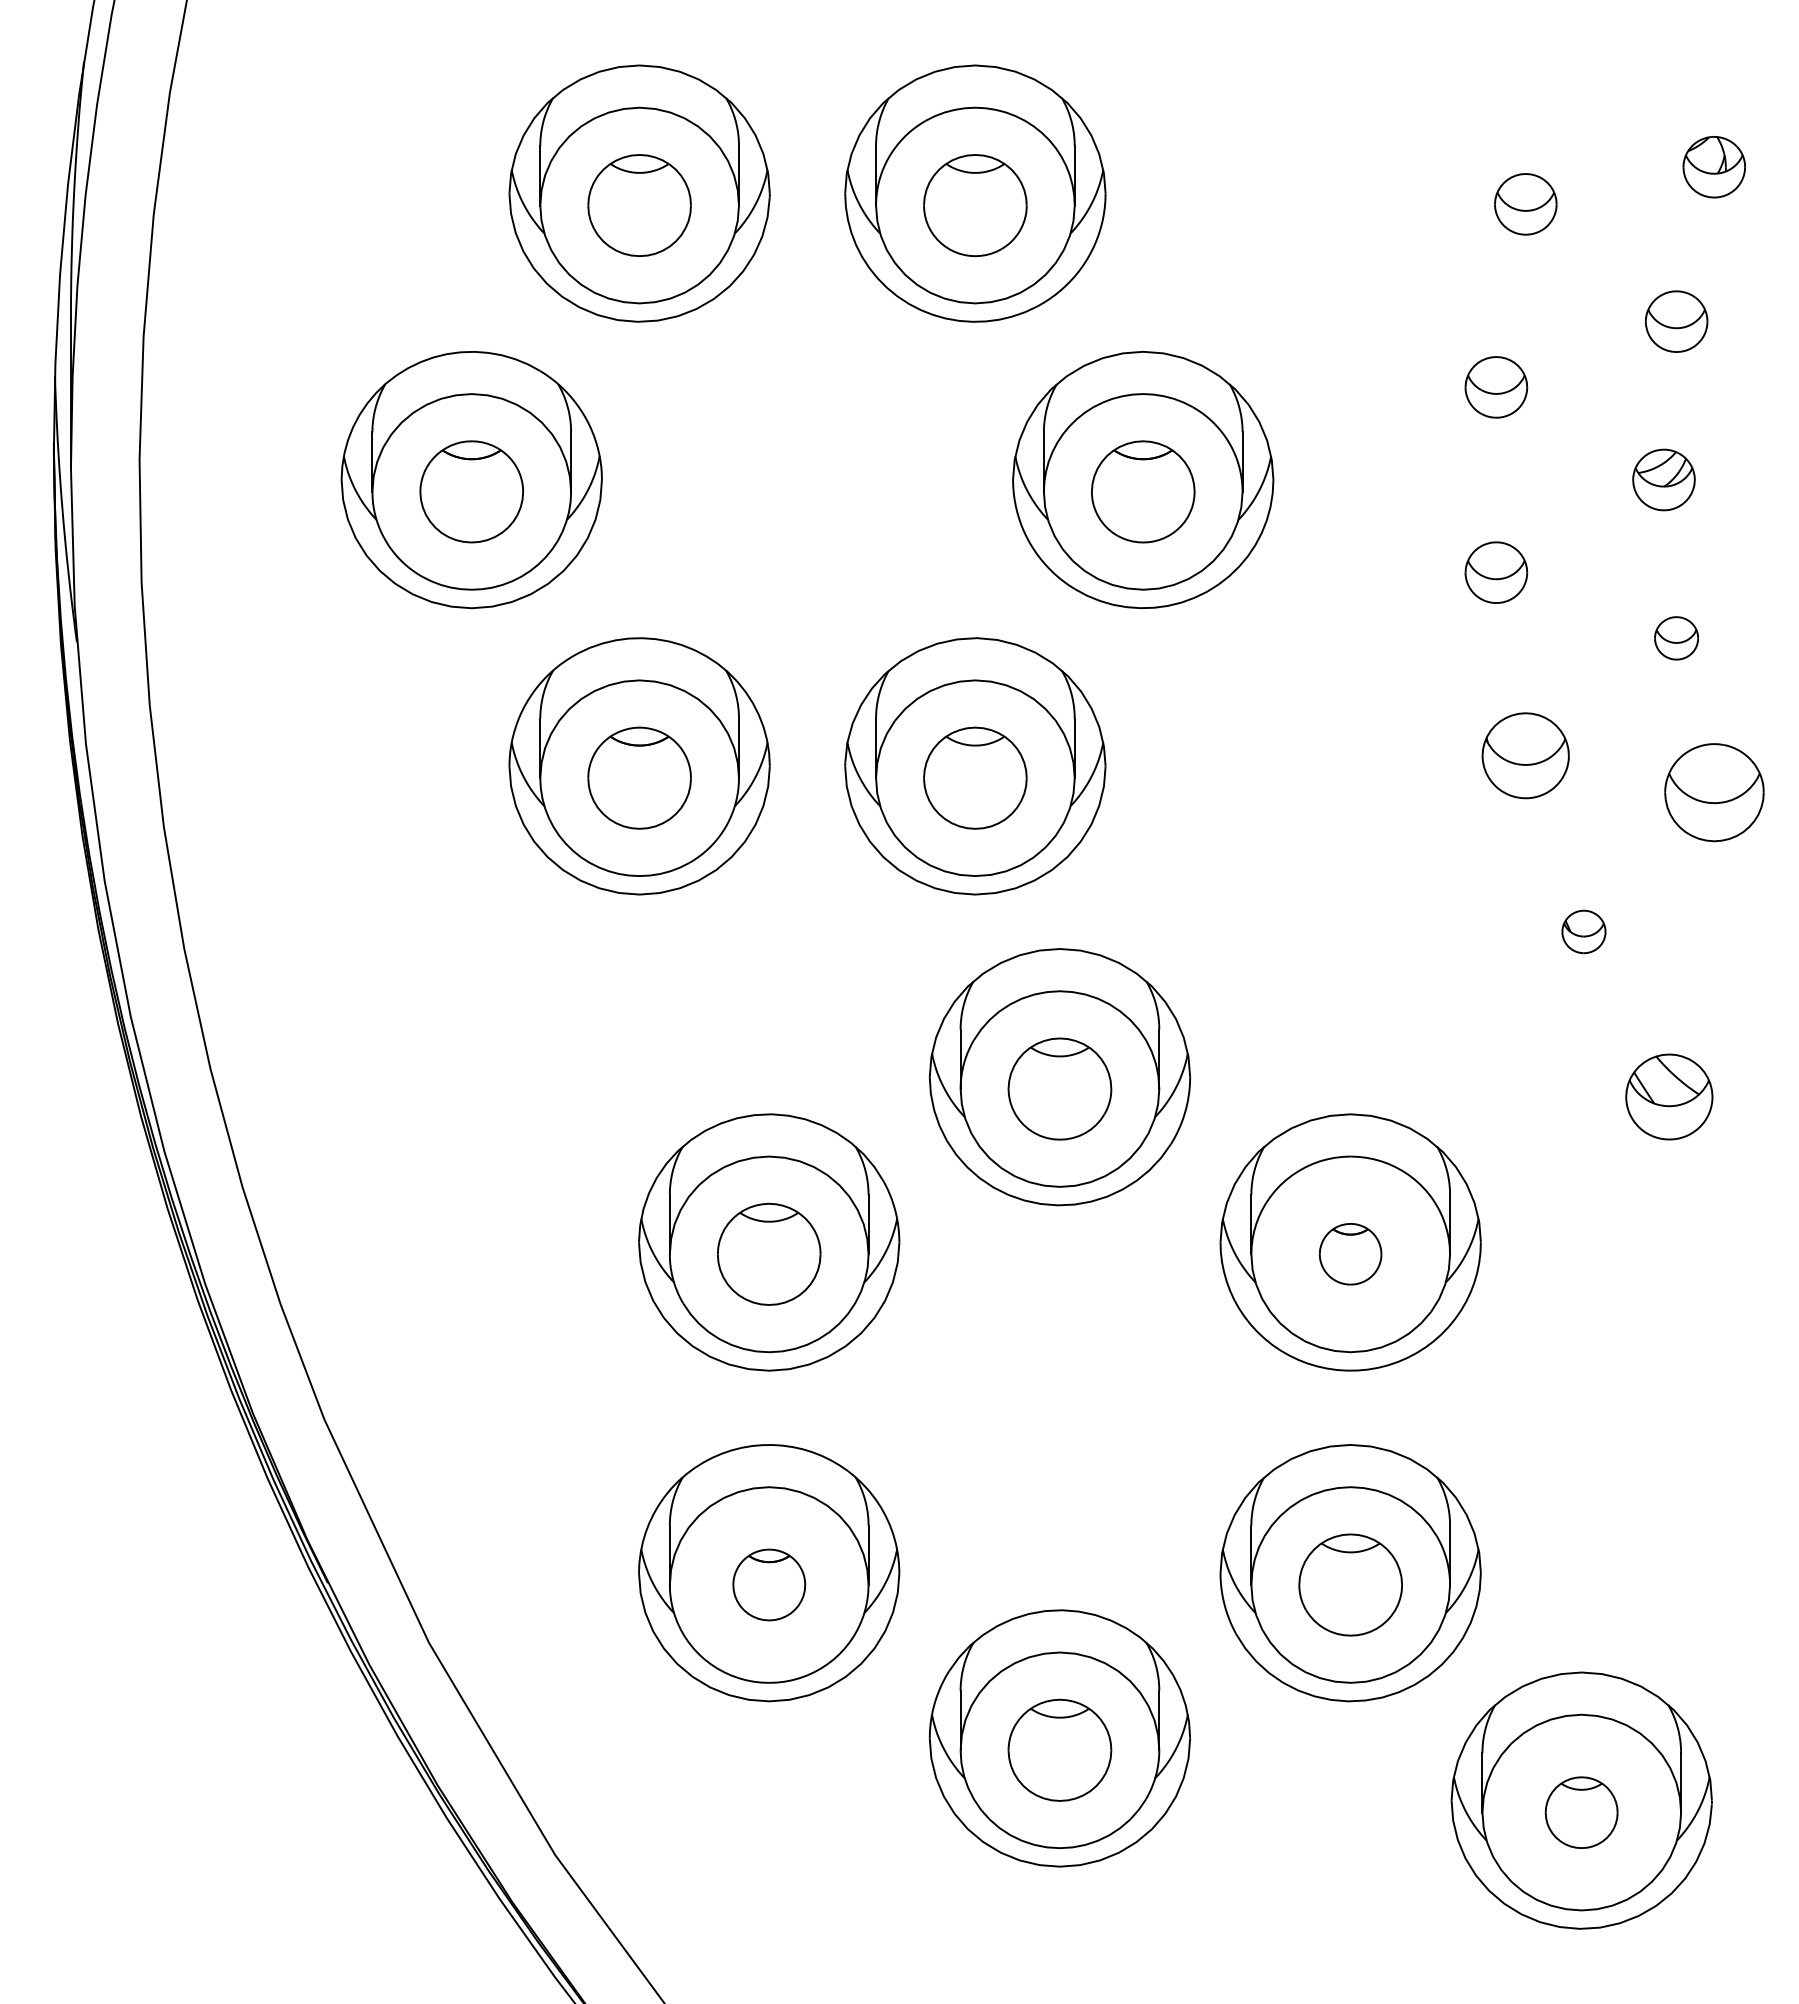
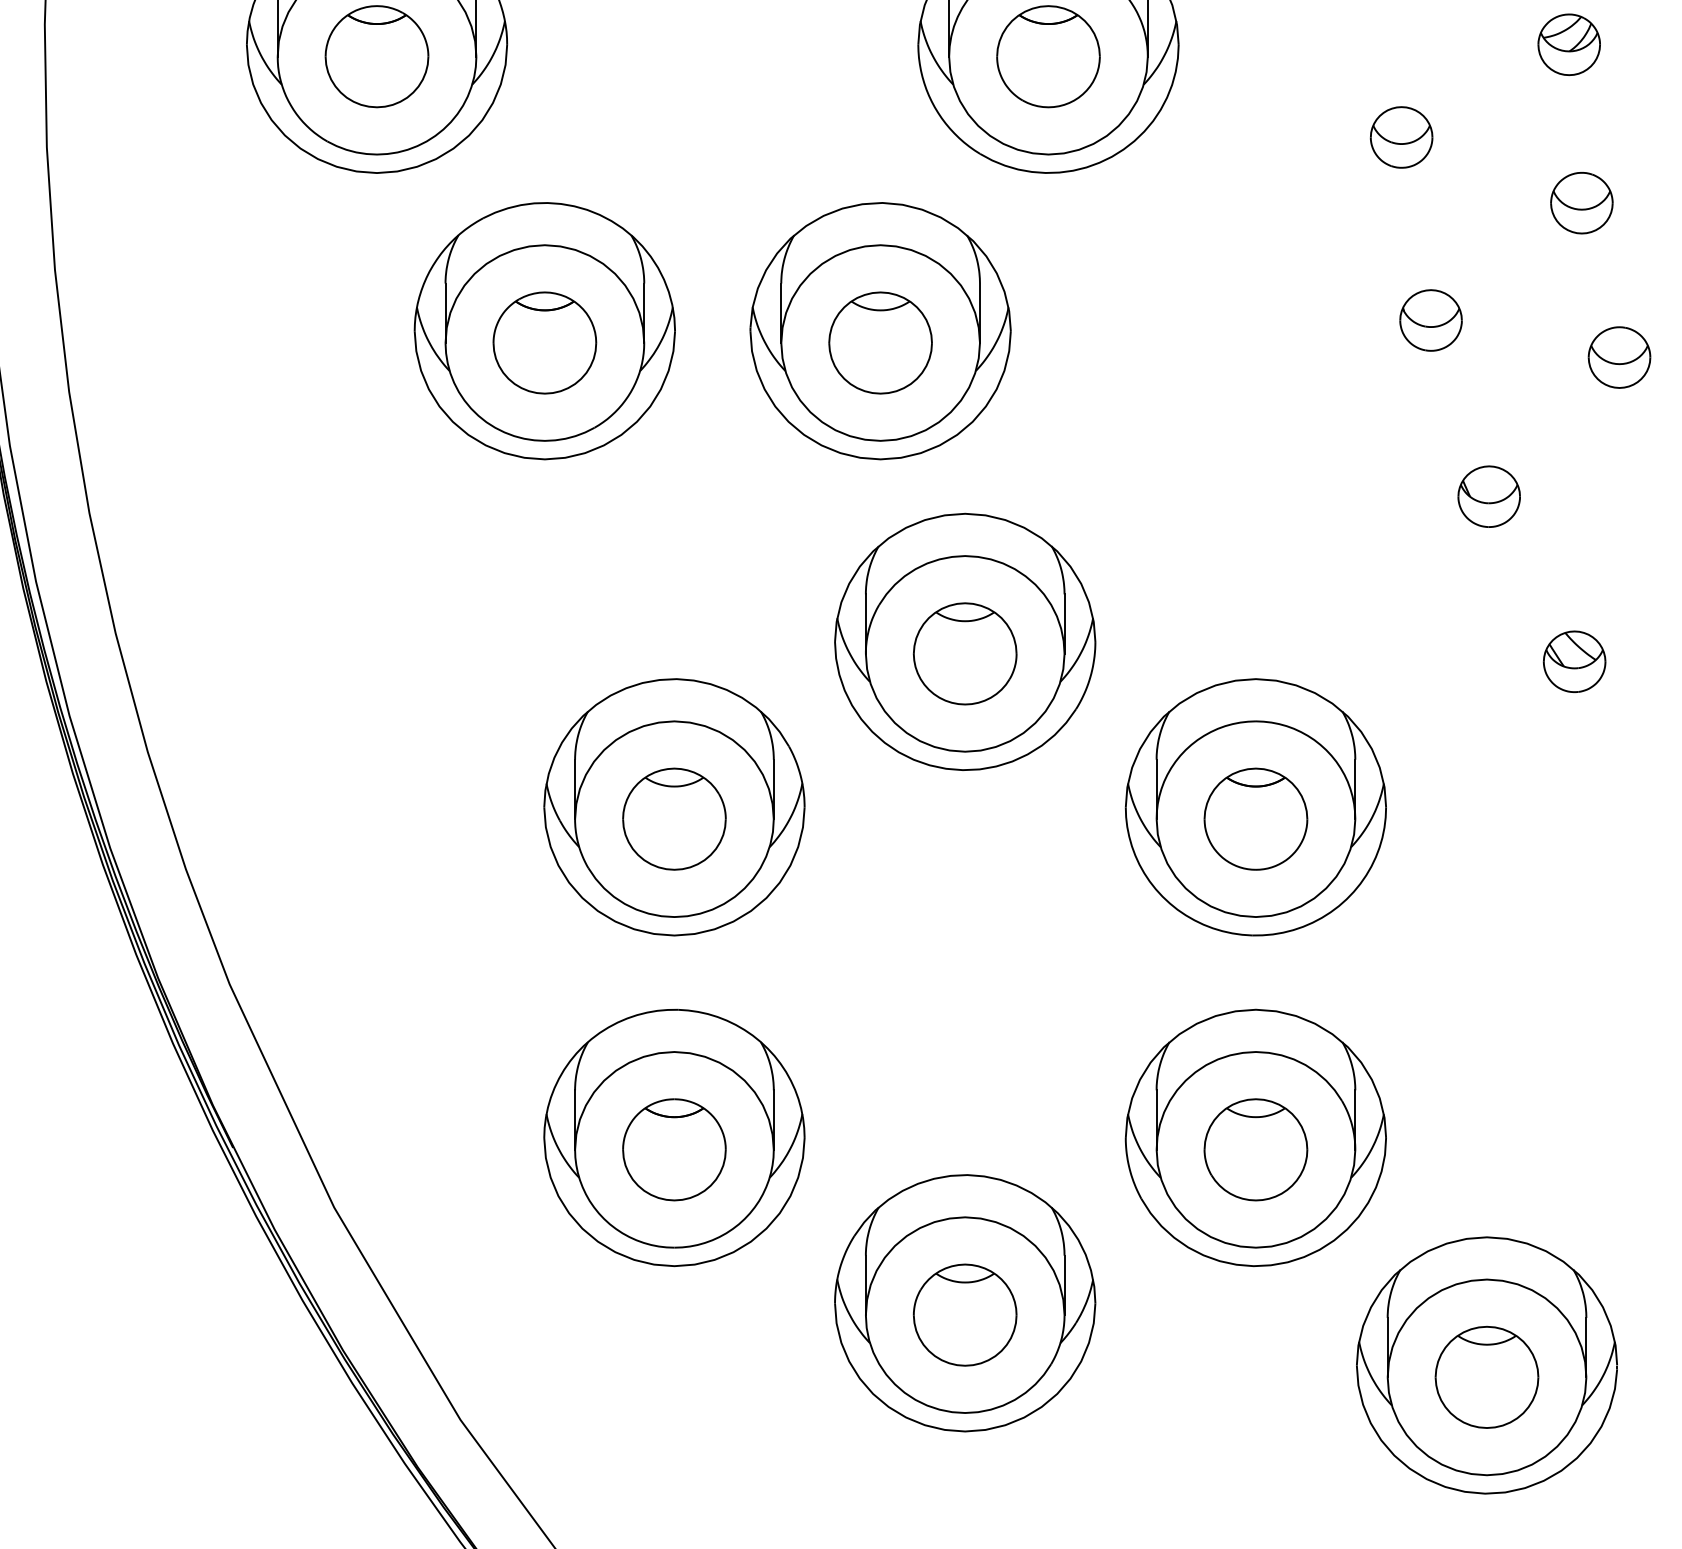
part: (1676, 638) -> (1581, 203), size x1.43
part: (1525, 755) -> (1430, 320), size x0.71
part: (1713, 792) -> (1618, 357), size x0.62
part: (1583, 931) -> (1488, 496), size x1.43
part: (1669, 1096) -> (1574, 661), size x0.71
part: (1350, 1253) -> (1255, 818), size x1.67
part: (769, 1584) -> (674, 1149), size x1.43
part: (1581, 1812) -> (1486, 1377), size x1.43

